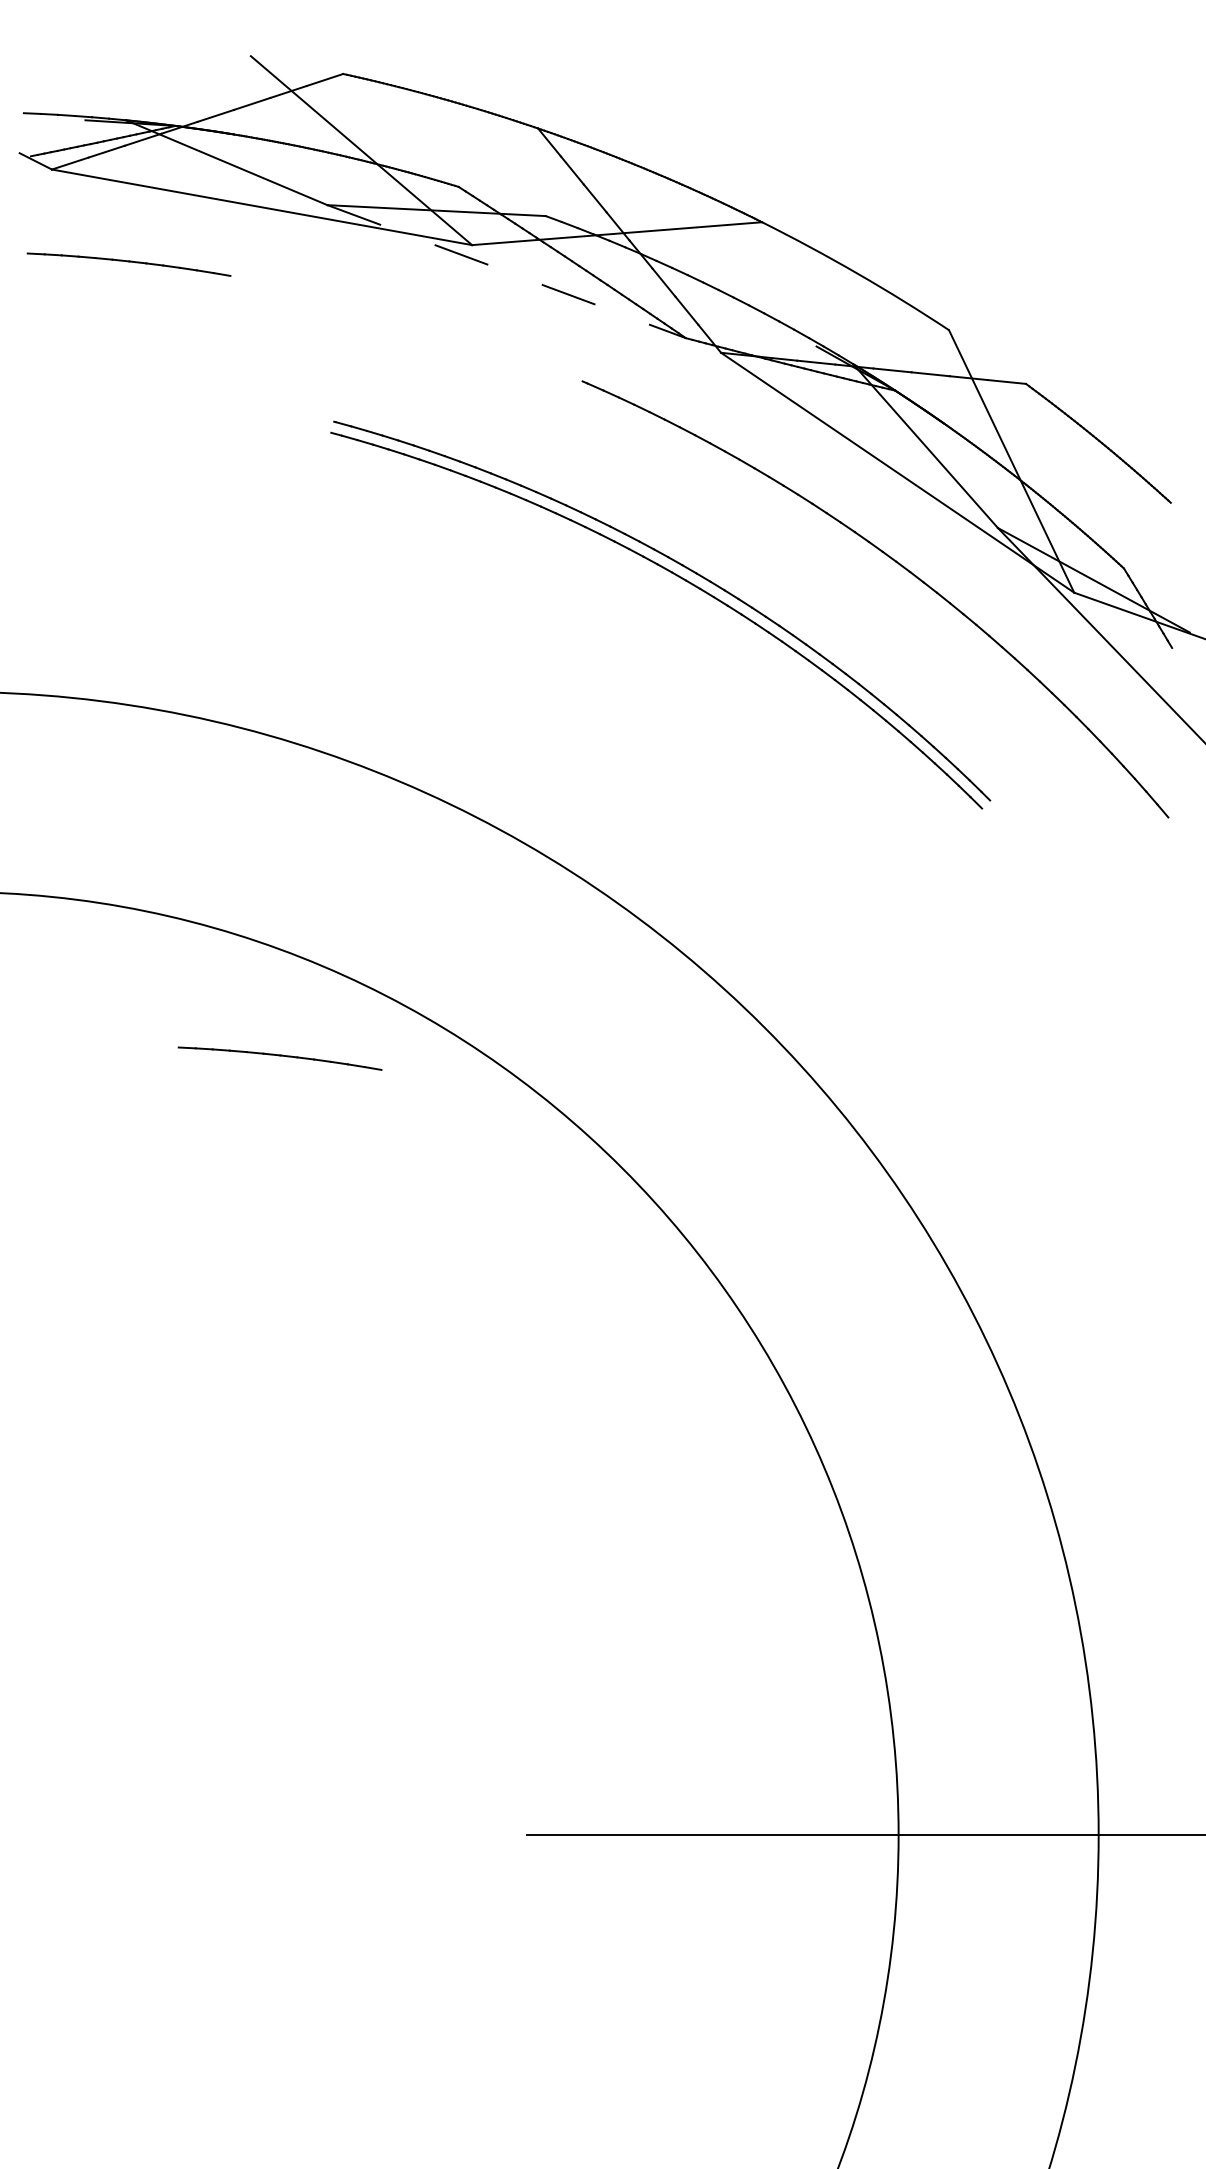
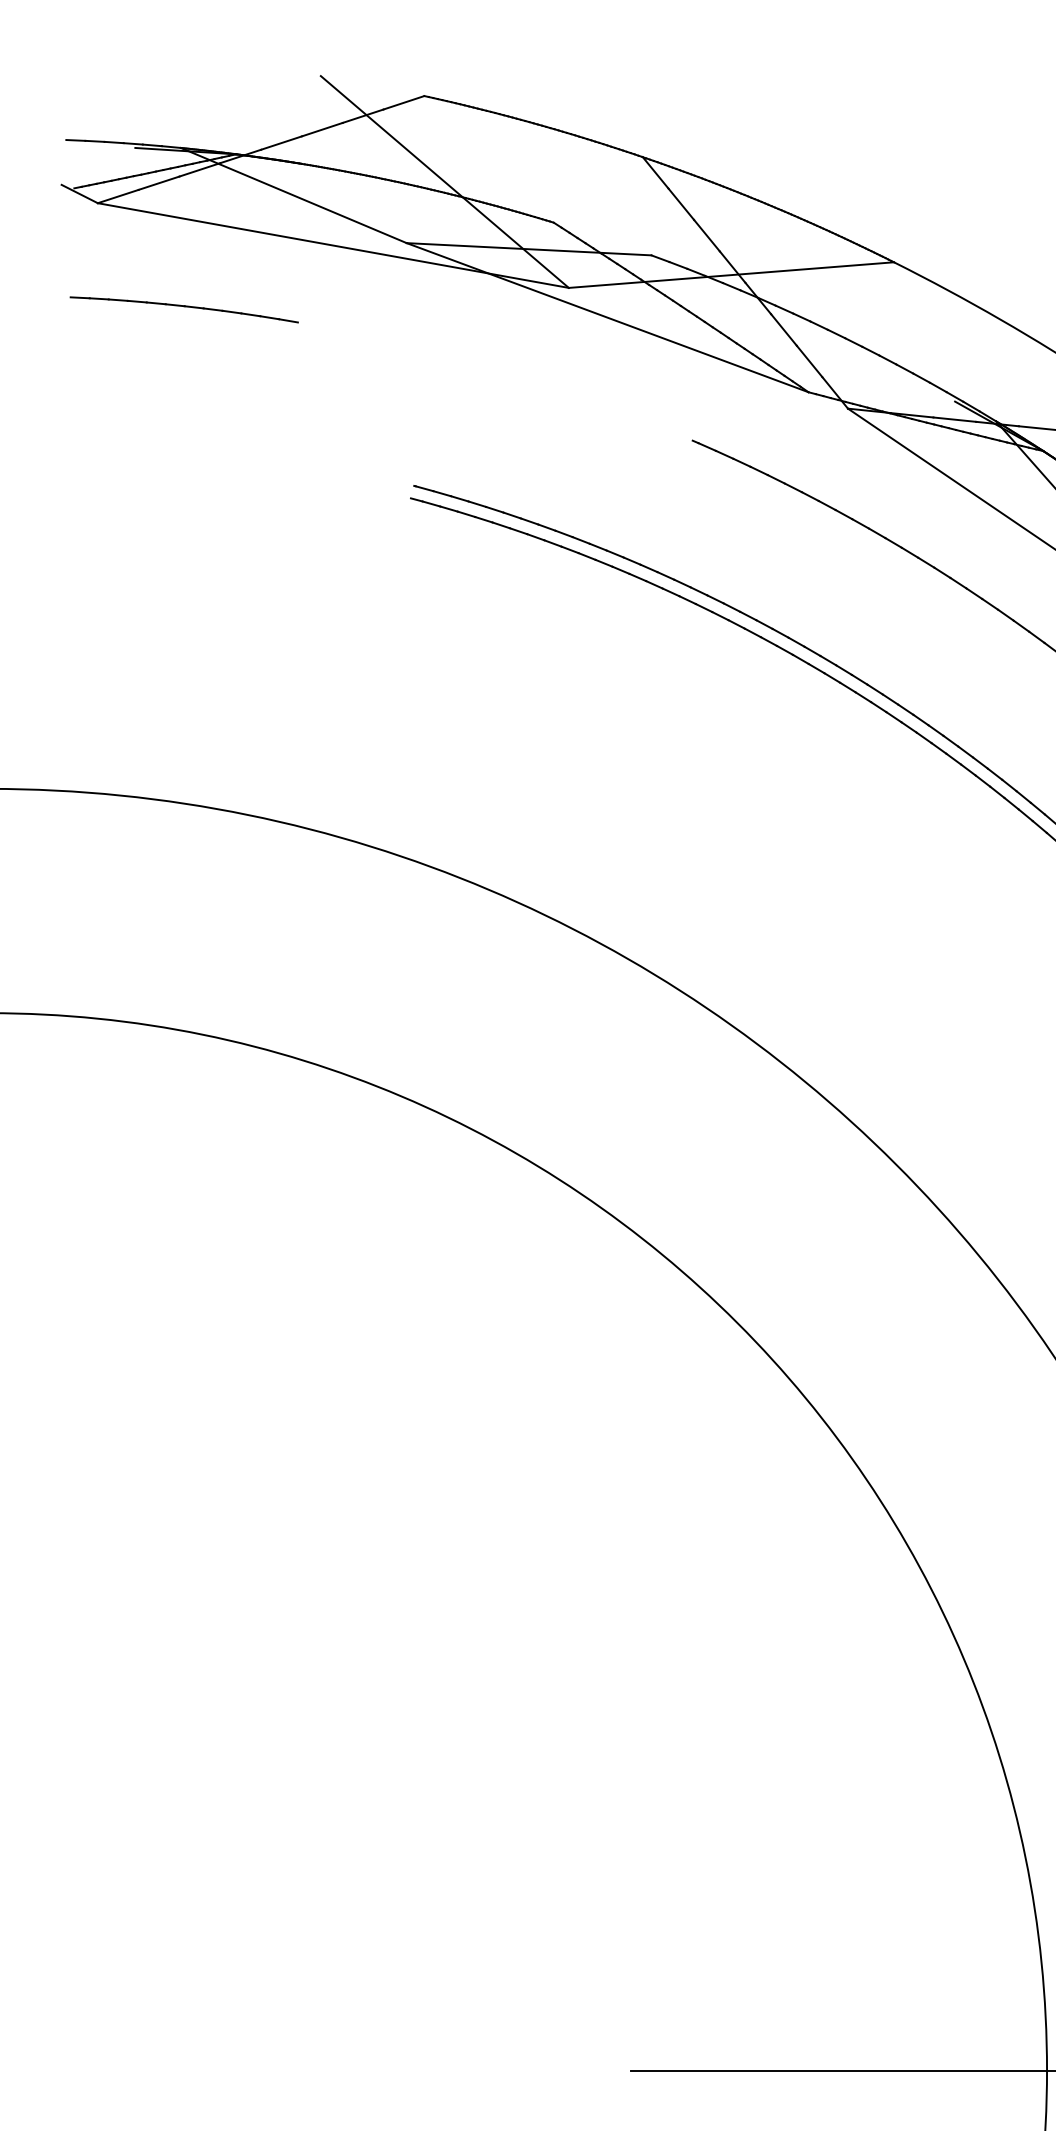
line: (507, 271) -> (608, 317), dashed -> solid
part: (279, 1058) -> (352, 1199), removed

